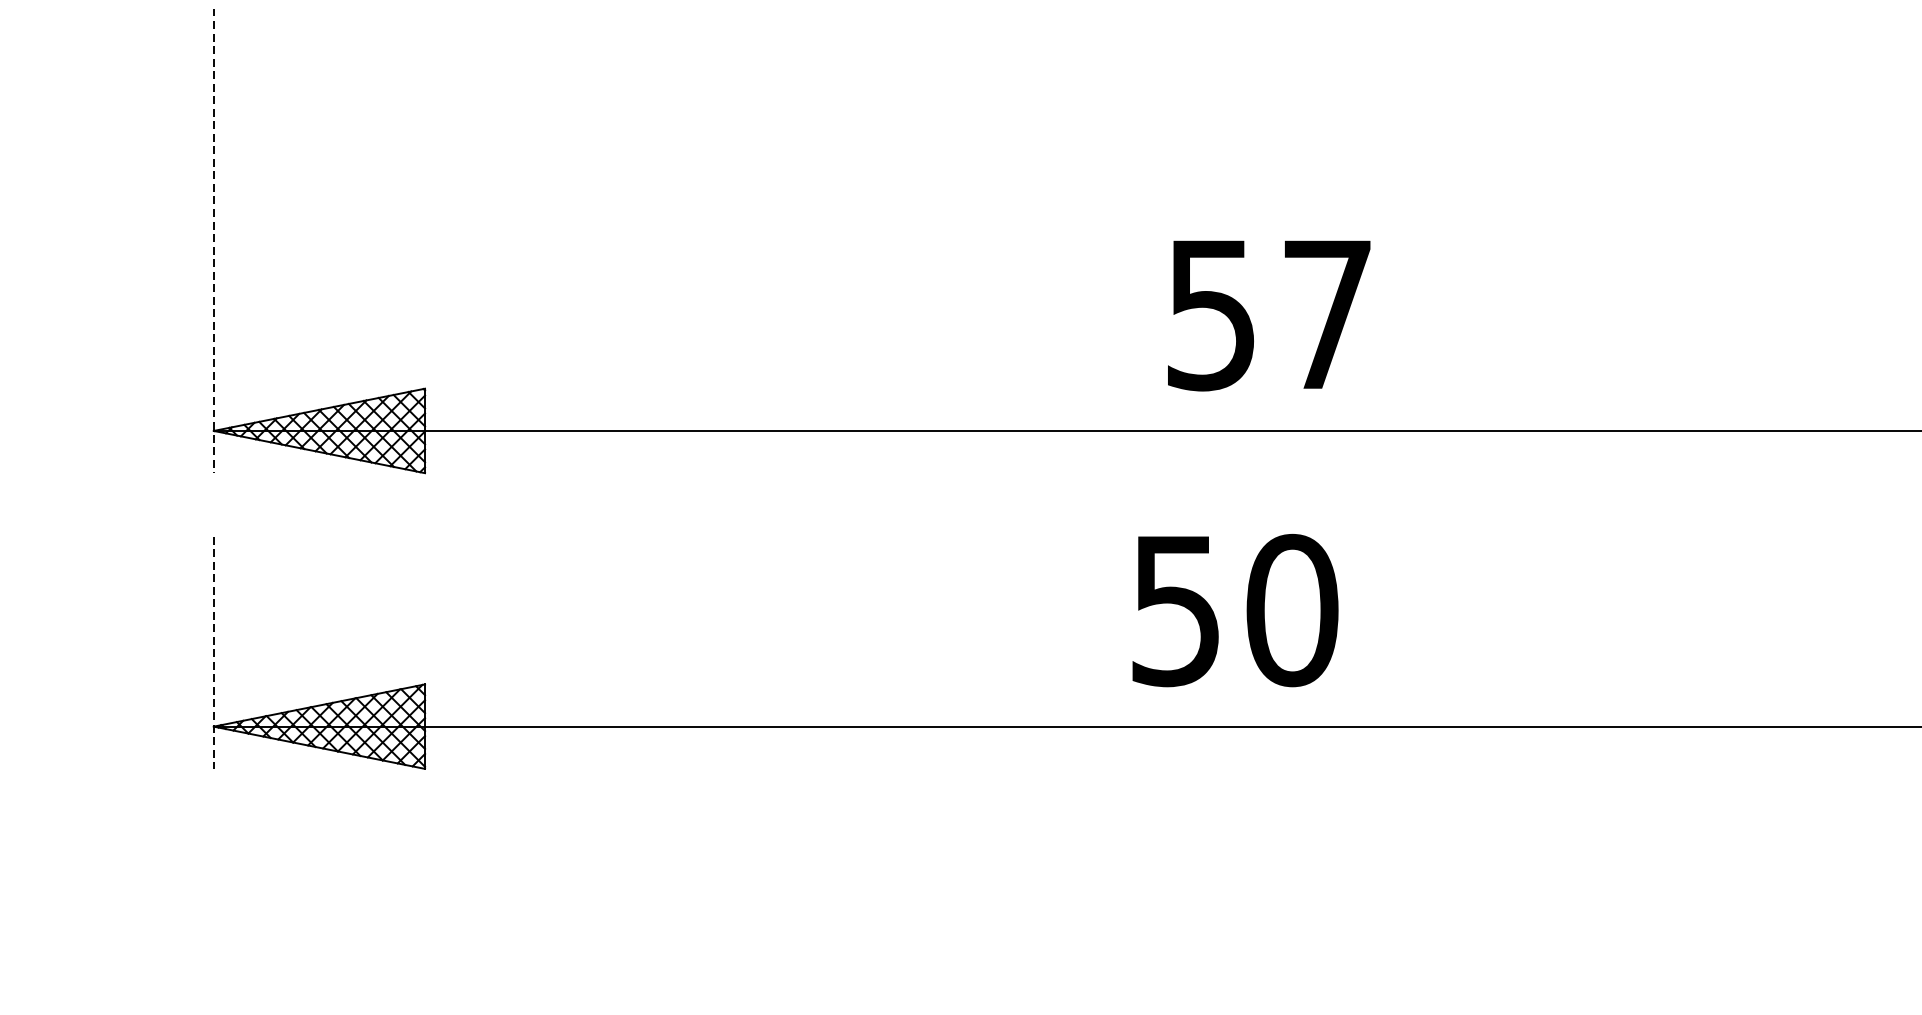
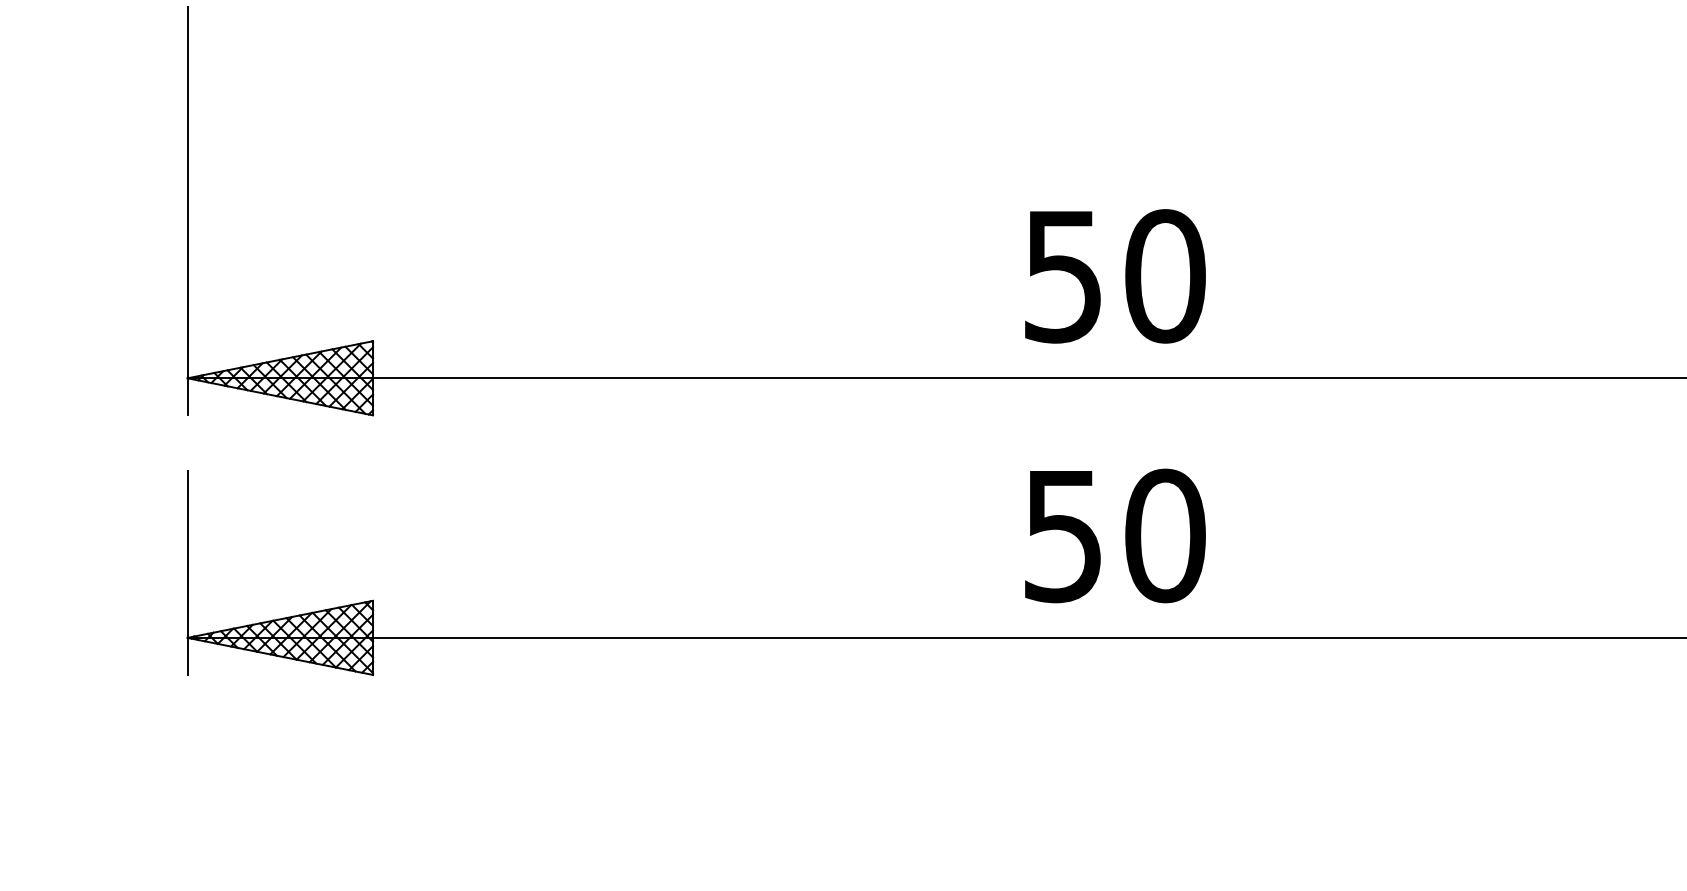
line: (213, 240) -> (187, 211), dashed -> solid
text: (1327, 314) -> (1165, 276), 57 -> 50
text: (1235, 610) -> (1115, 535), moved
line: (213, 652) -> (187, 572), dashed -> solid

